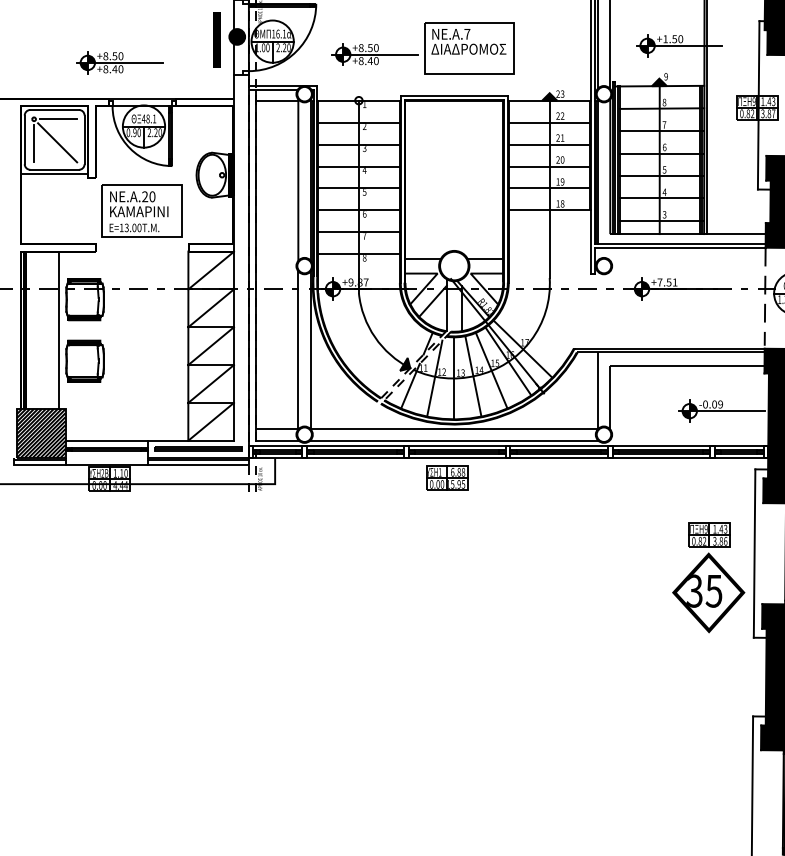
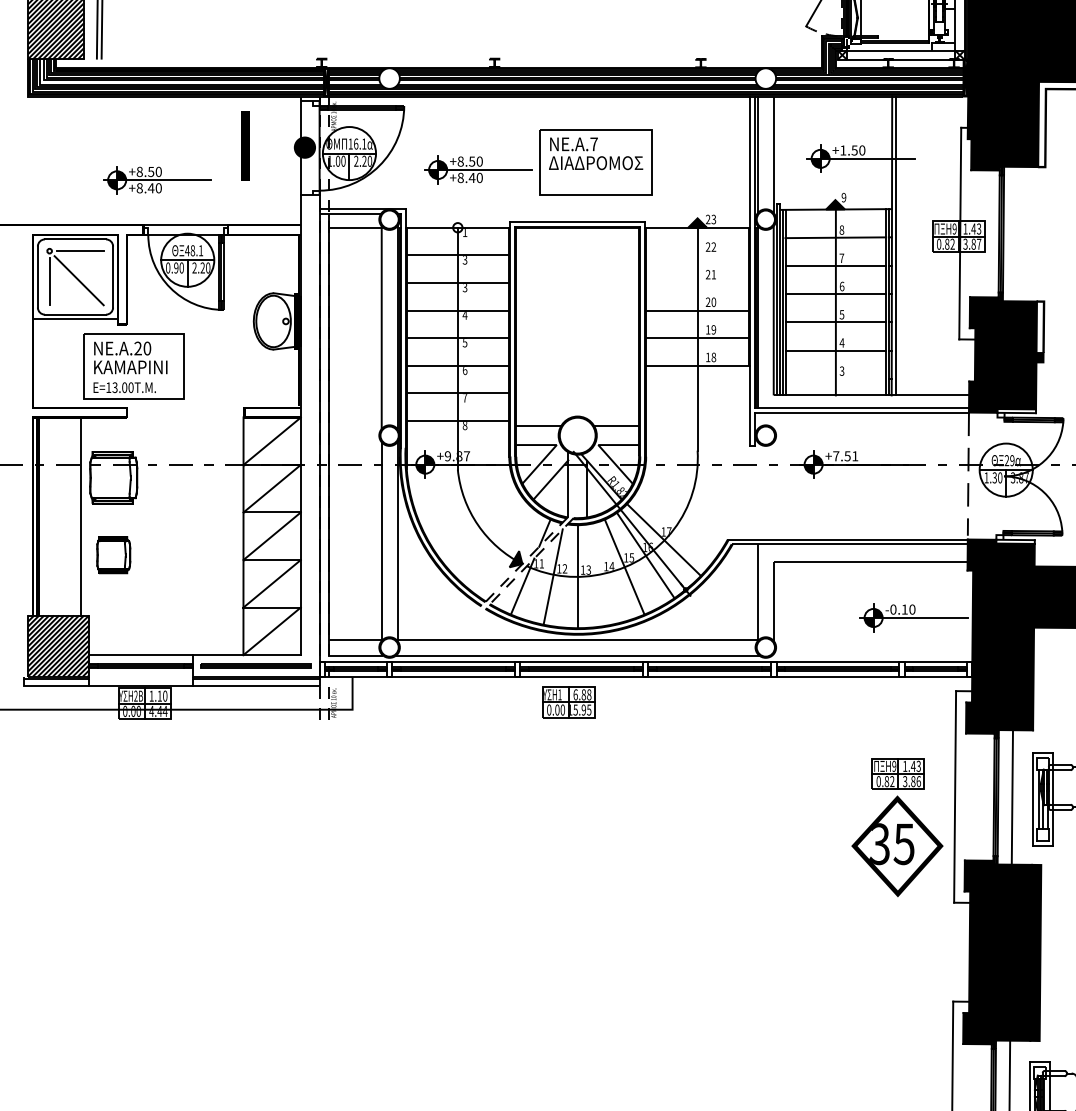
line: (217, 39) -> (245, 145), moved
line: (549, 122) -> (697, 255), removed
text: (364, 126) -> (464, 260), 2 -> 3
line: (549, 144) -> (697, 282), removed
part: (141, 211) -> (133, 366), moved
line: (659, 220) -> (835, 378), removed
part: (84, 360) -> (113, 554), size x0.7
line: (473, 375) -> (601, 573), removed
text: (717, 404) -> (908, 609), -0.09 -> -0.10

